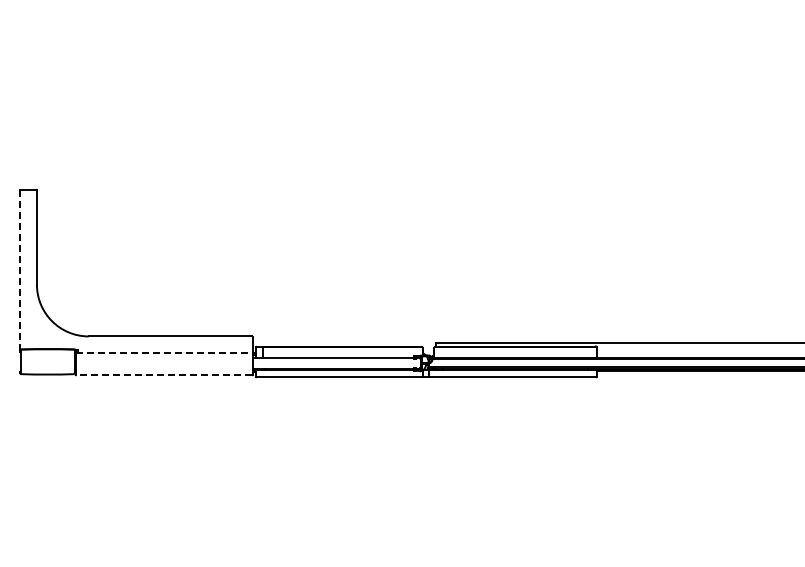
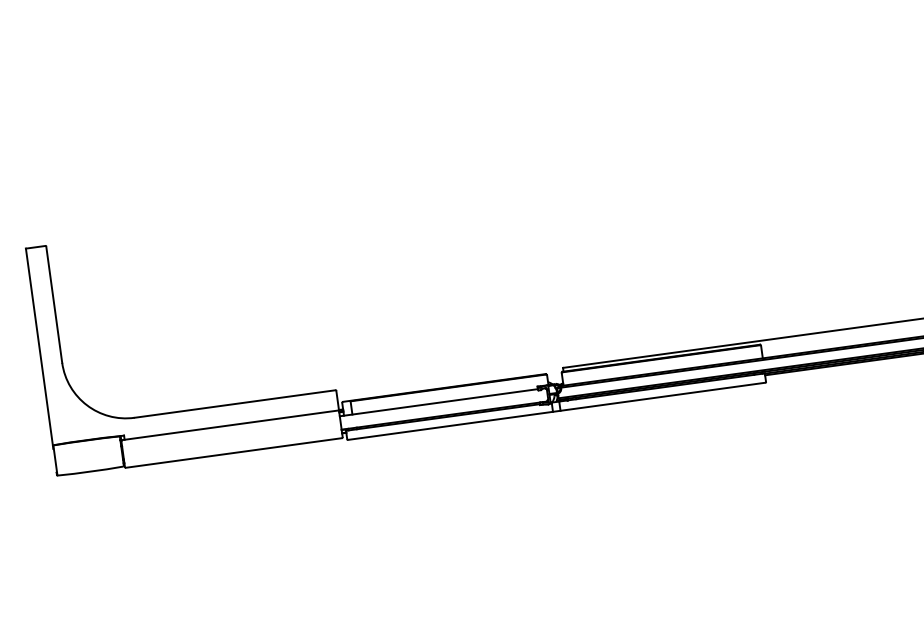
line: (20, 269) -> (39, 346), dashed -> solid
line: (164, 352) -> (230, 424), dashed -> solid
line: (164, 375) -> (234, 453), dashed -> solid

